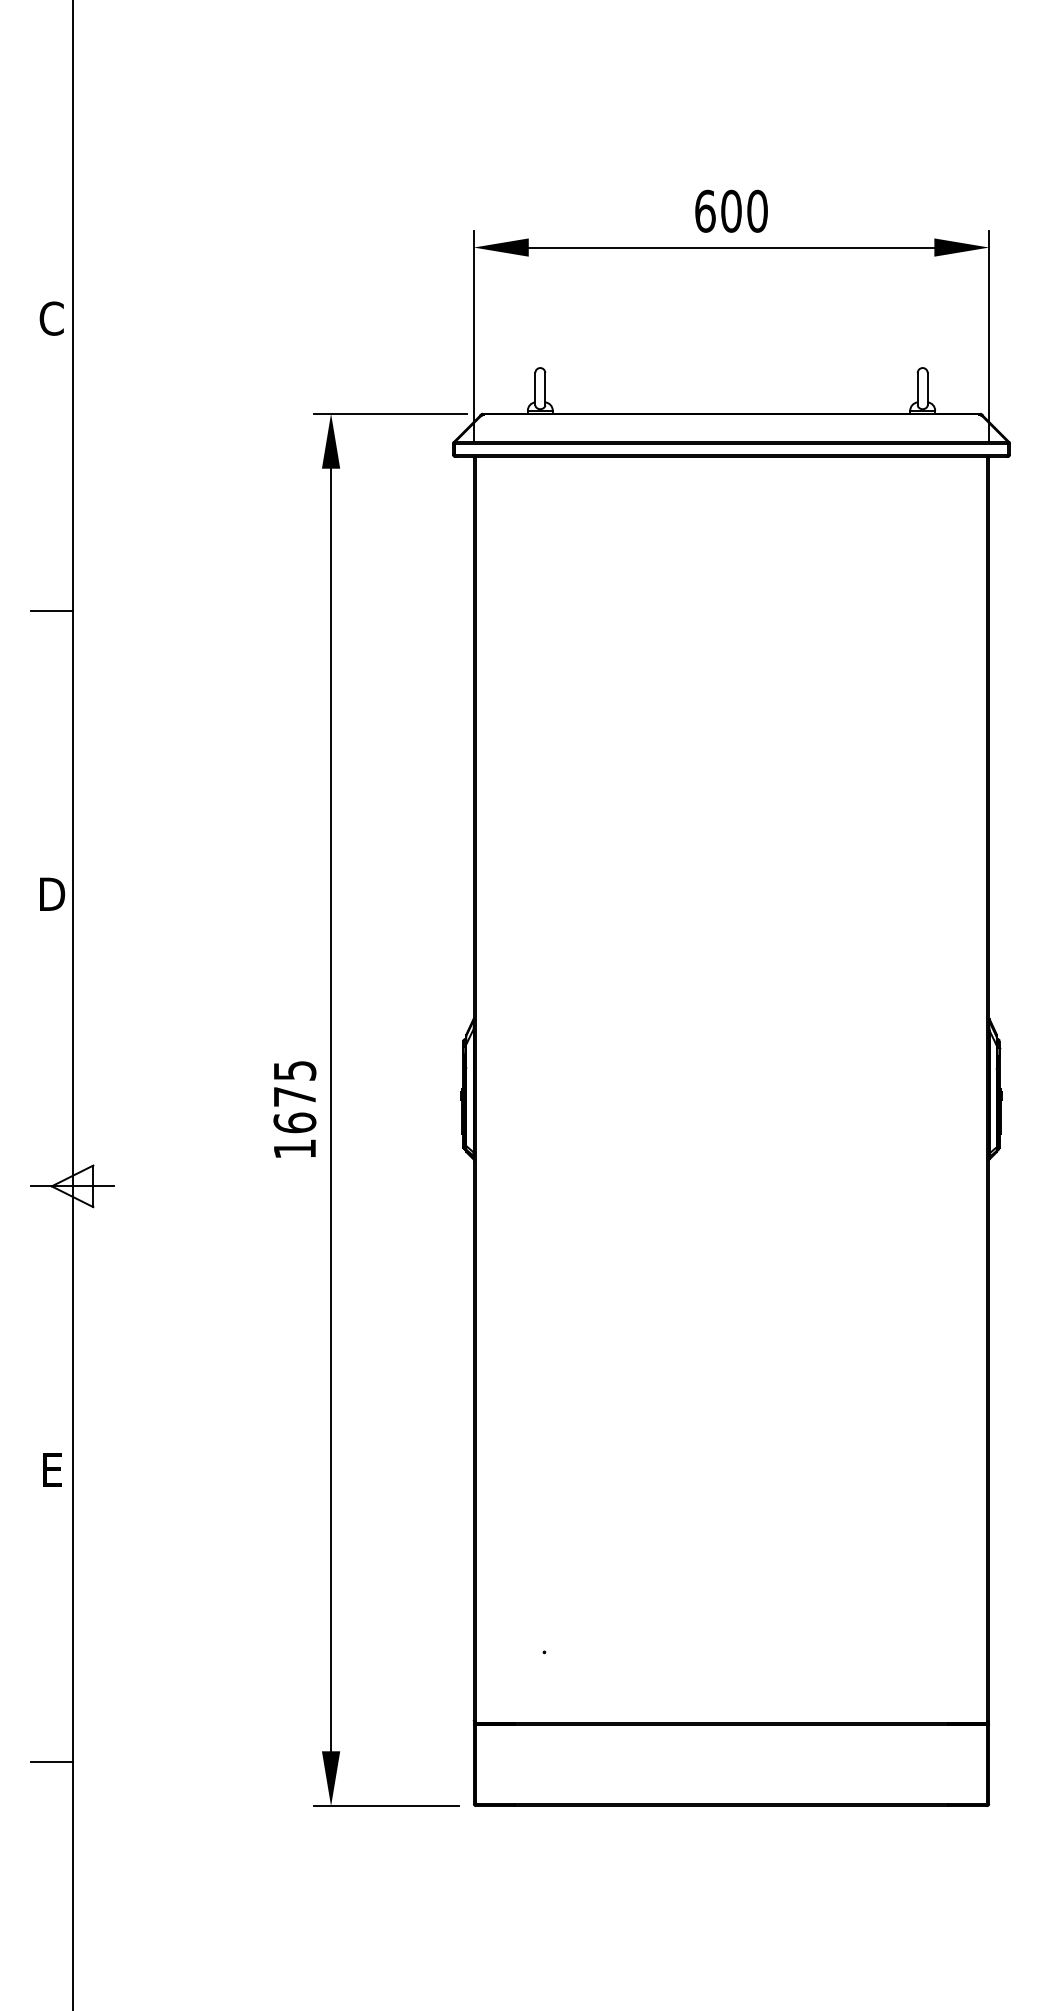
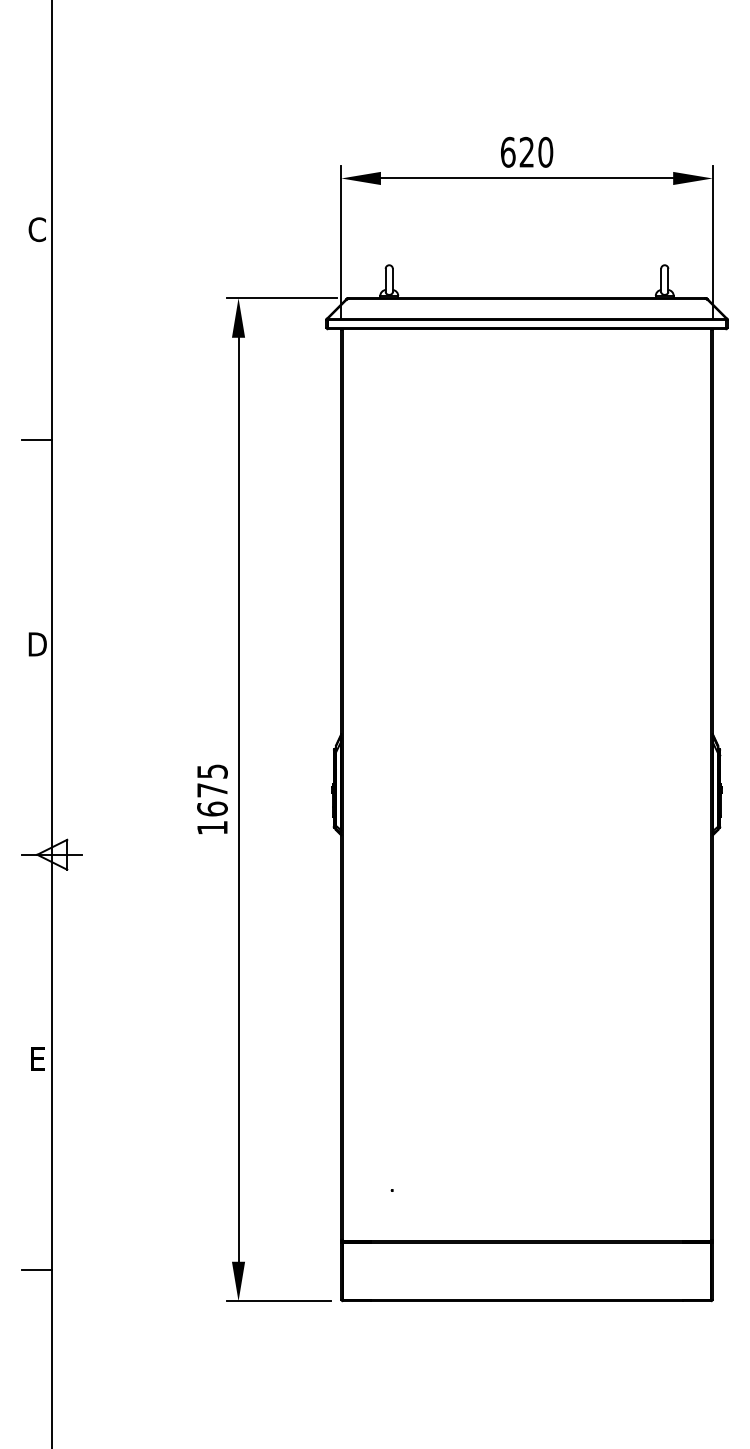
text: (730, 210) -> (526, 151), 600 -> 620

